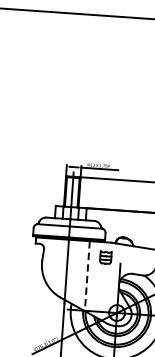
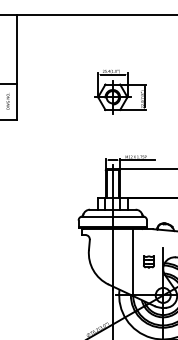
part: (87, 96) -> (120, 92), added
part: (105, 257) -> (148, 261), moved
line: (87, 276) -> (132, 262), dashed -> solid

